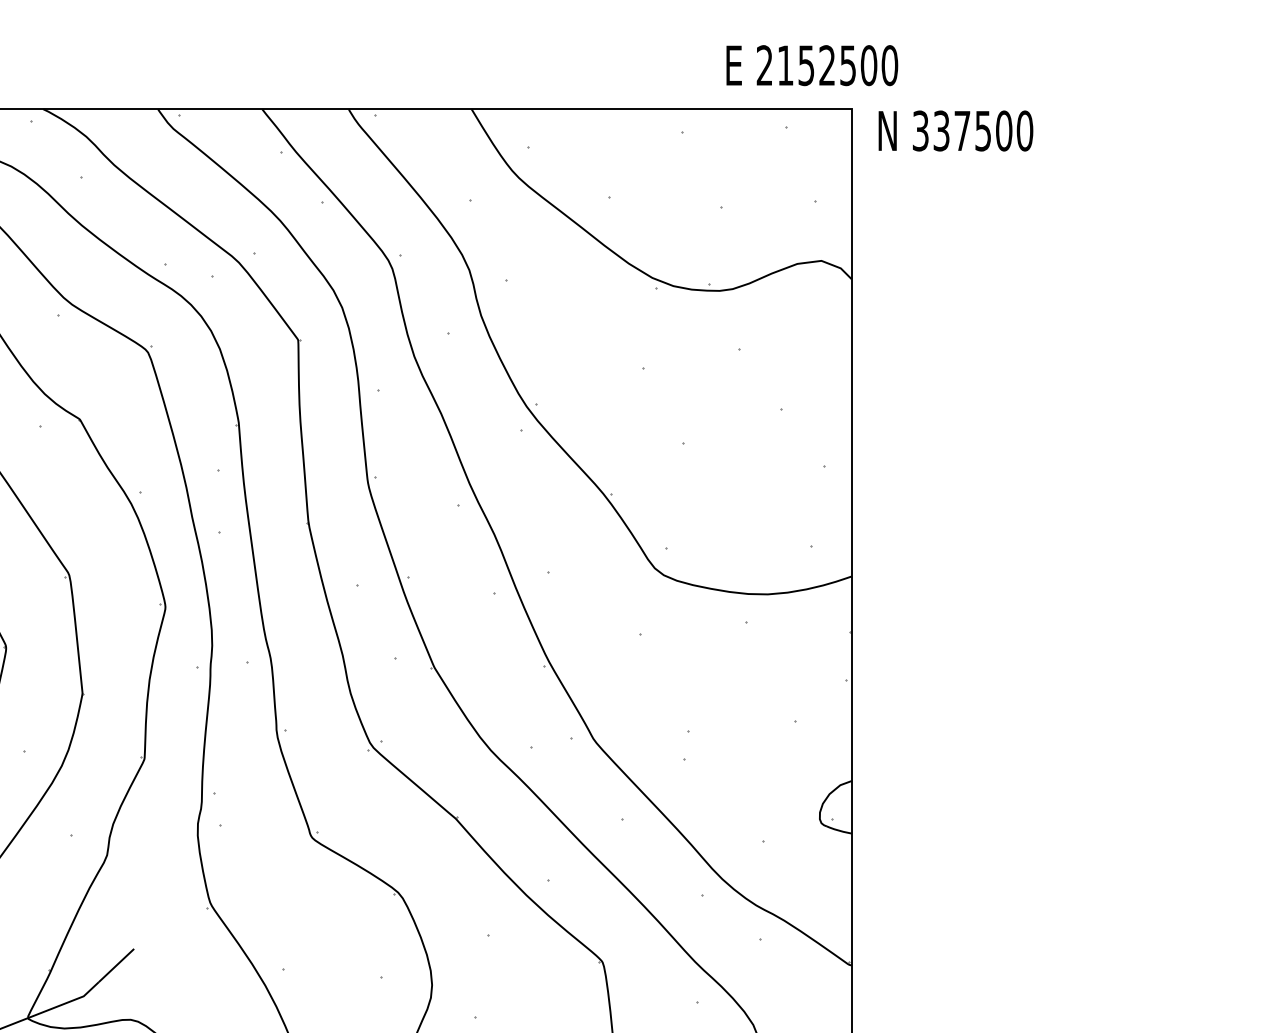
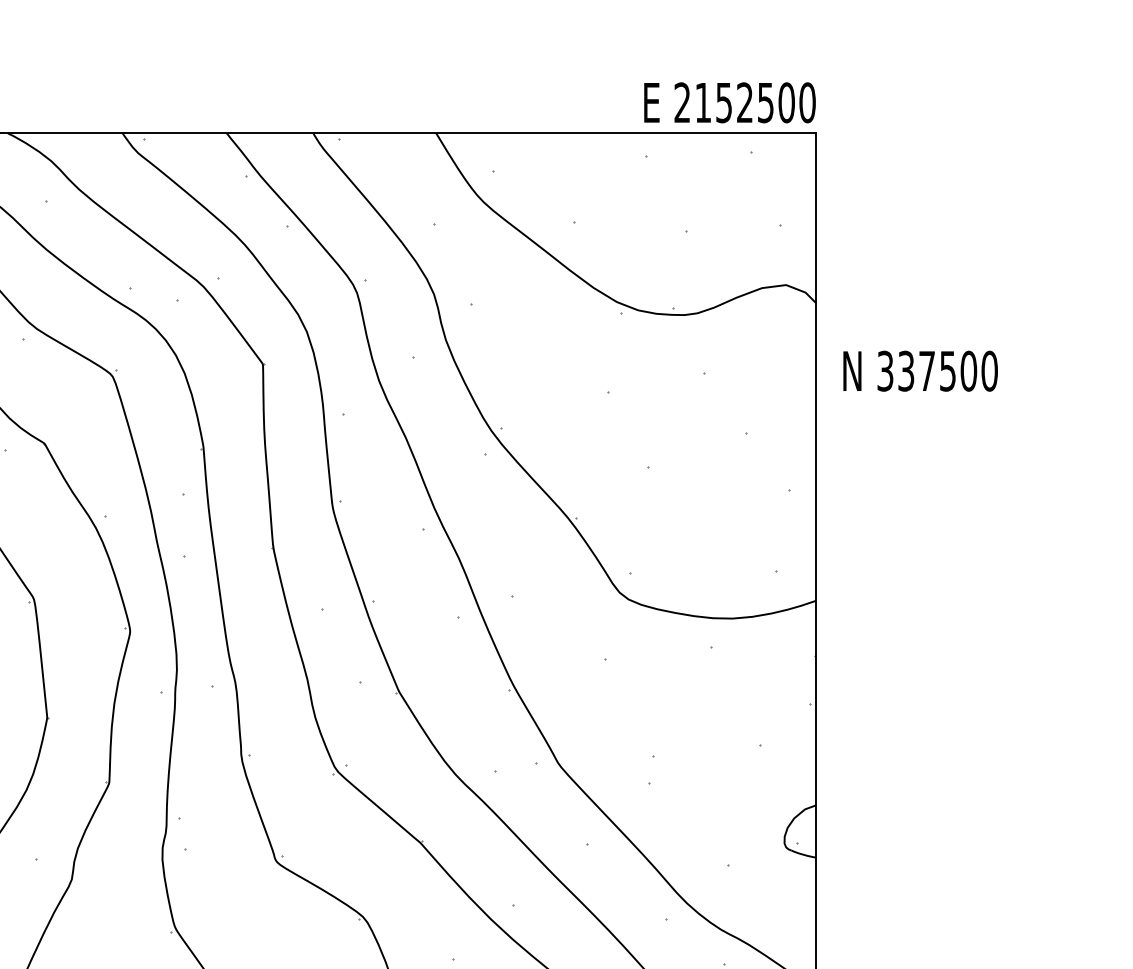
text: (812, 65) -> (730, 102), moved
text: (955, 130) -> (920, 370), moved

